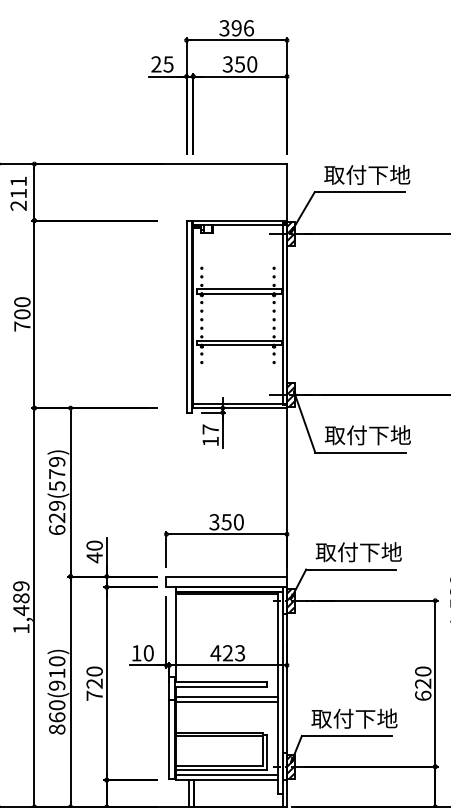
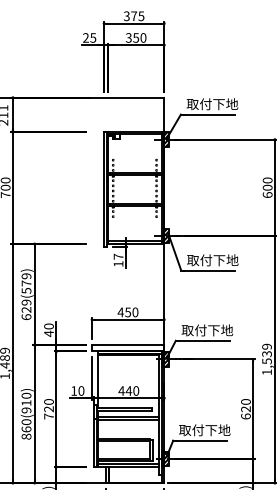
text: (242, 28) -> (137, 16), 396 -> 375
text: (213, 522) -> (120, 312), 350 -> 450
text: (233, 652) -> (132, 390), 423 -> 440

